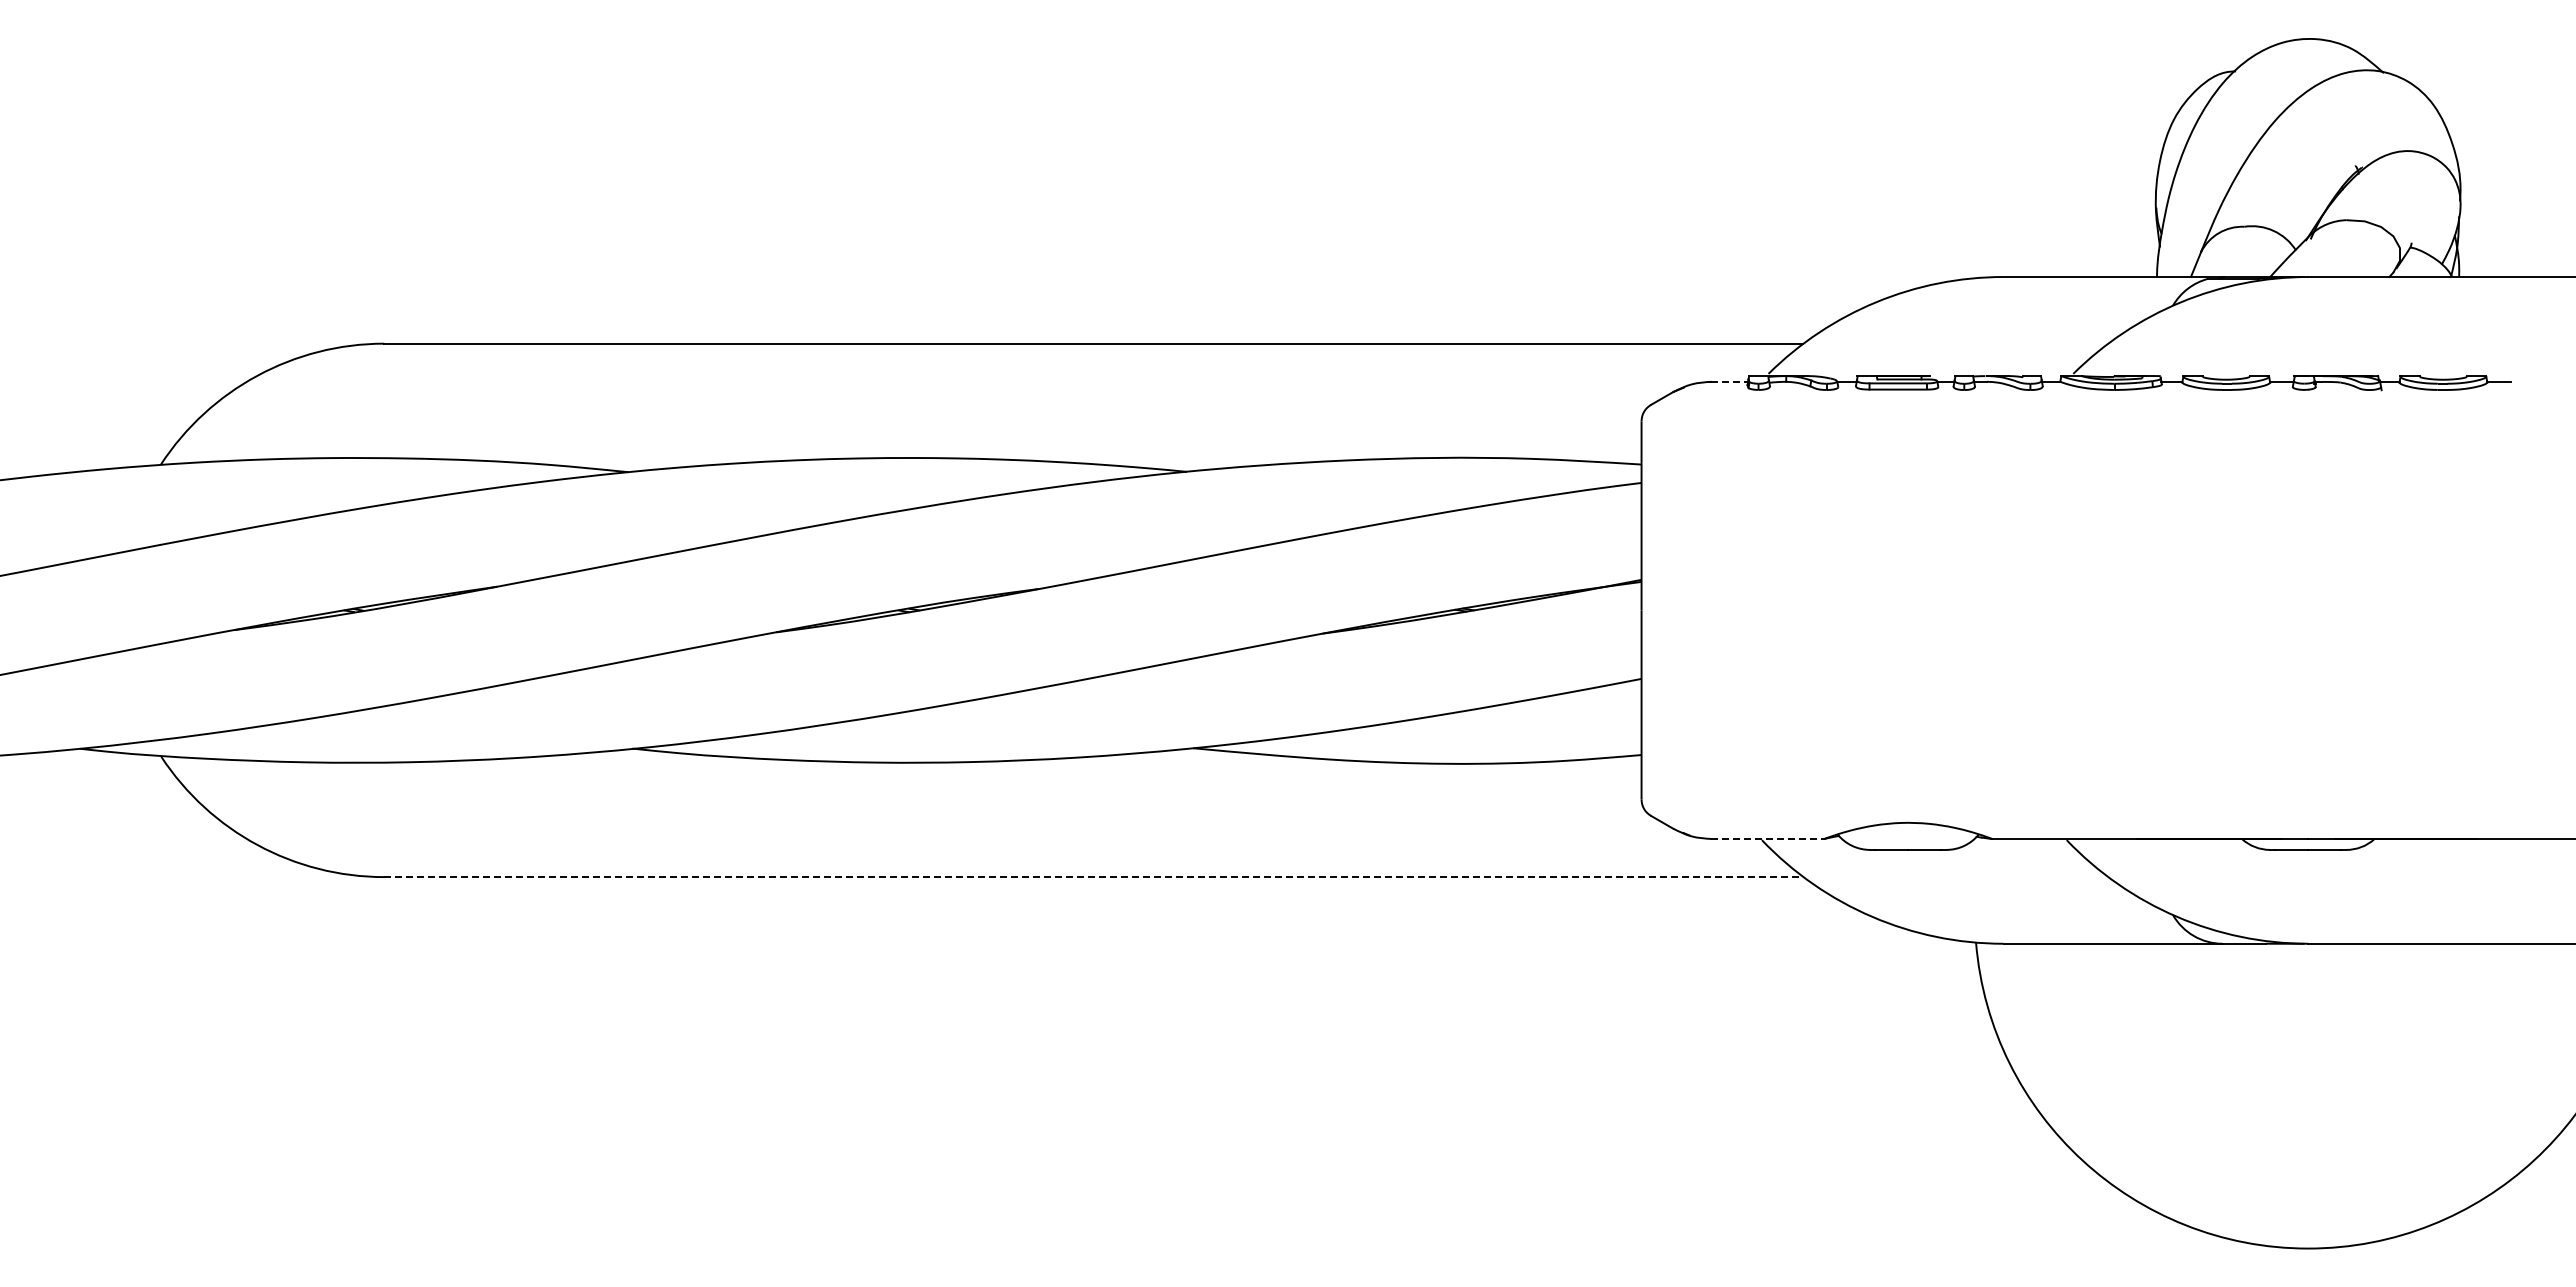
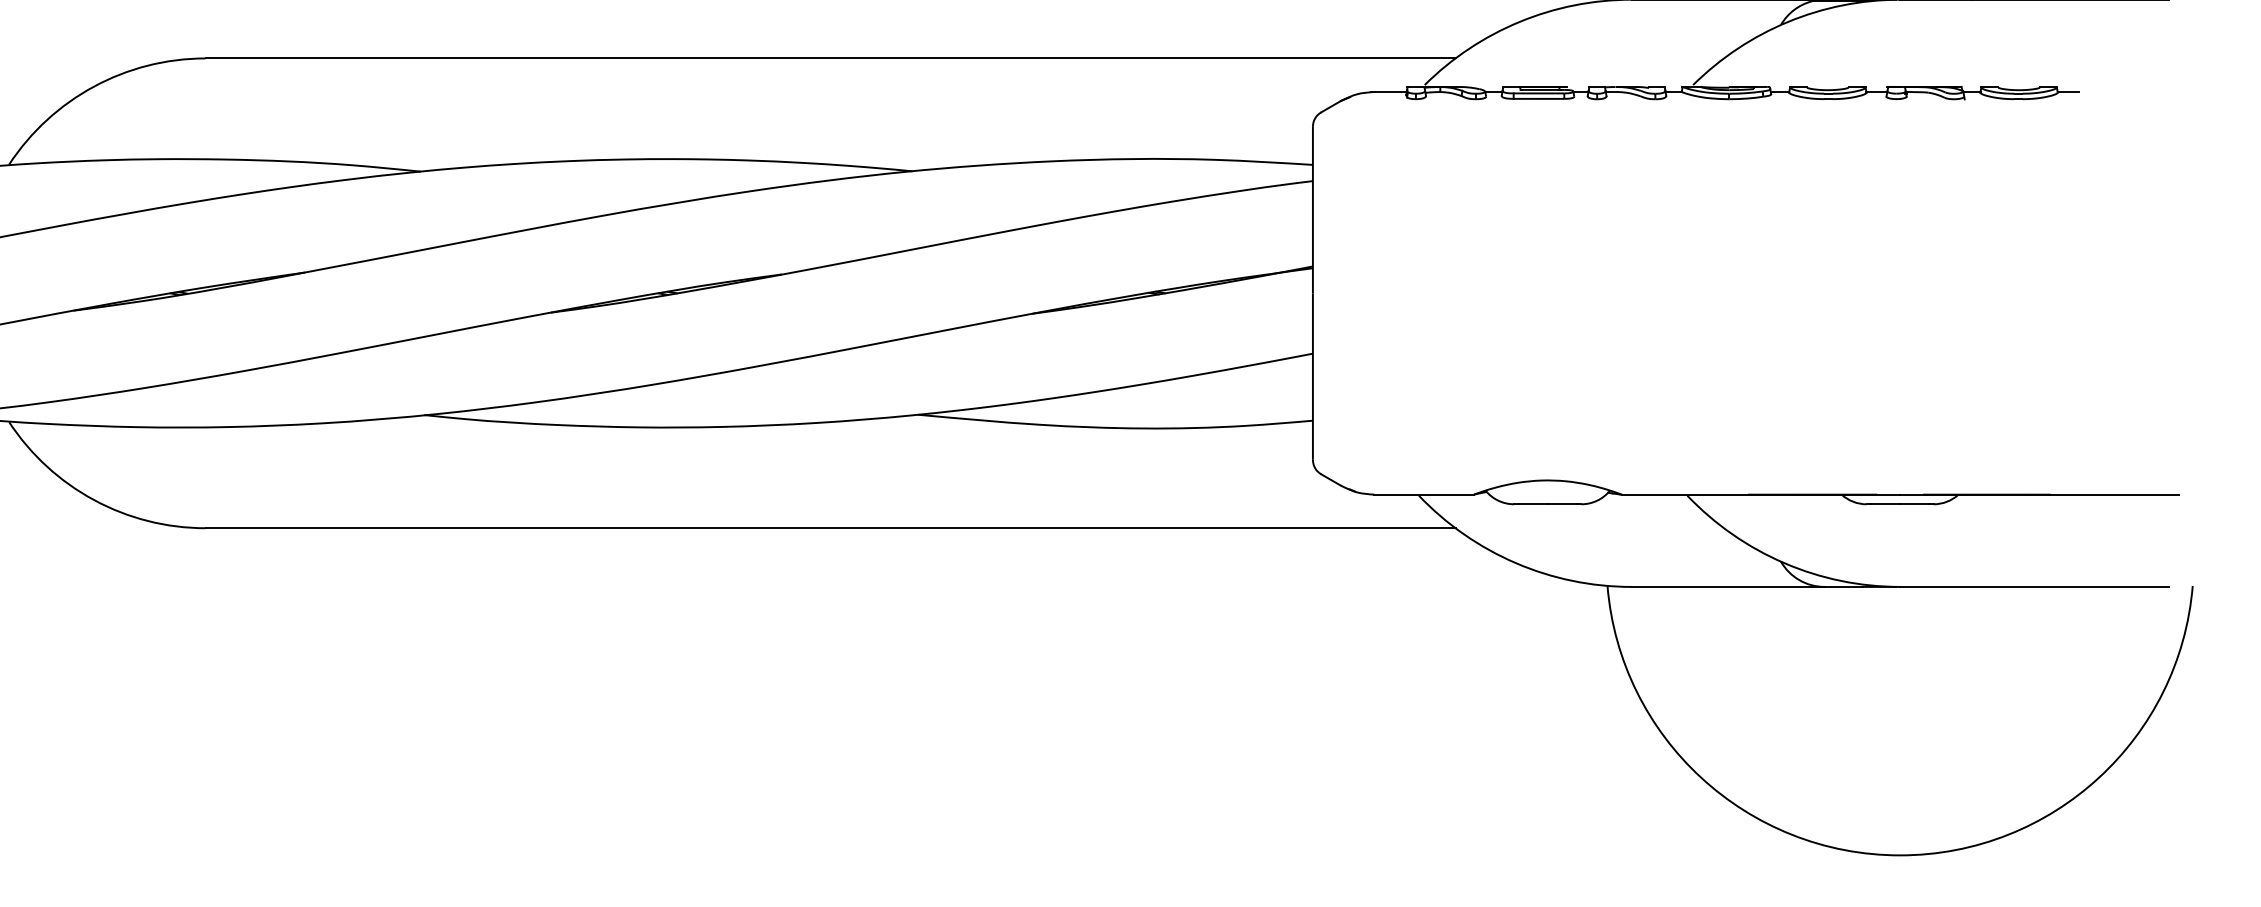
line: (1730, 381) -> (1391, 91), dashed -> solid
line: (1768, 838) -> (1424, 494), dashed -> solid
line: (1093, 877) -> (830, 528), dashed -> solid

